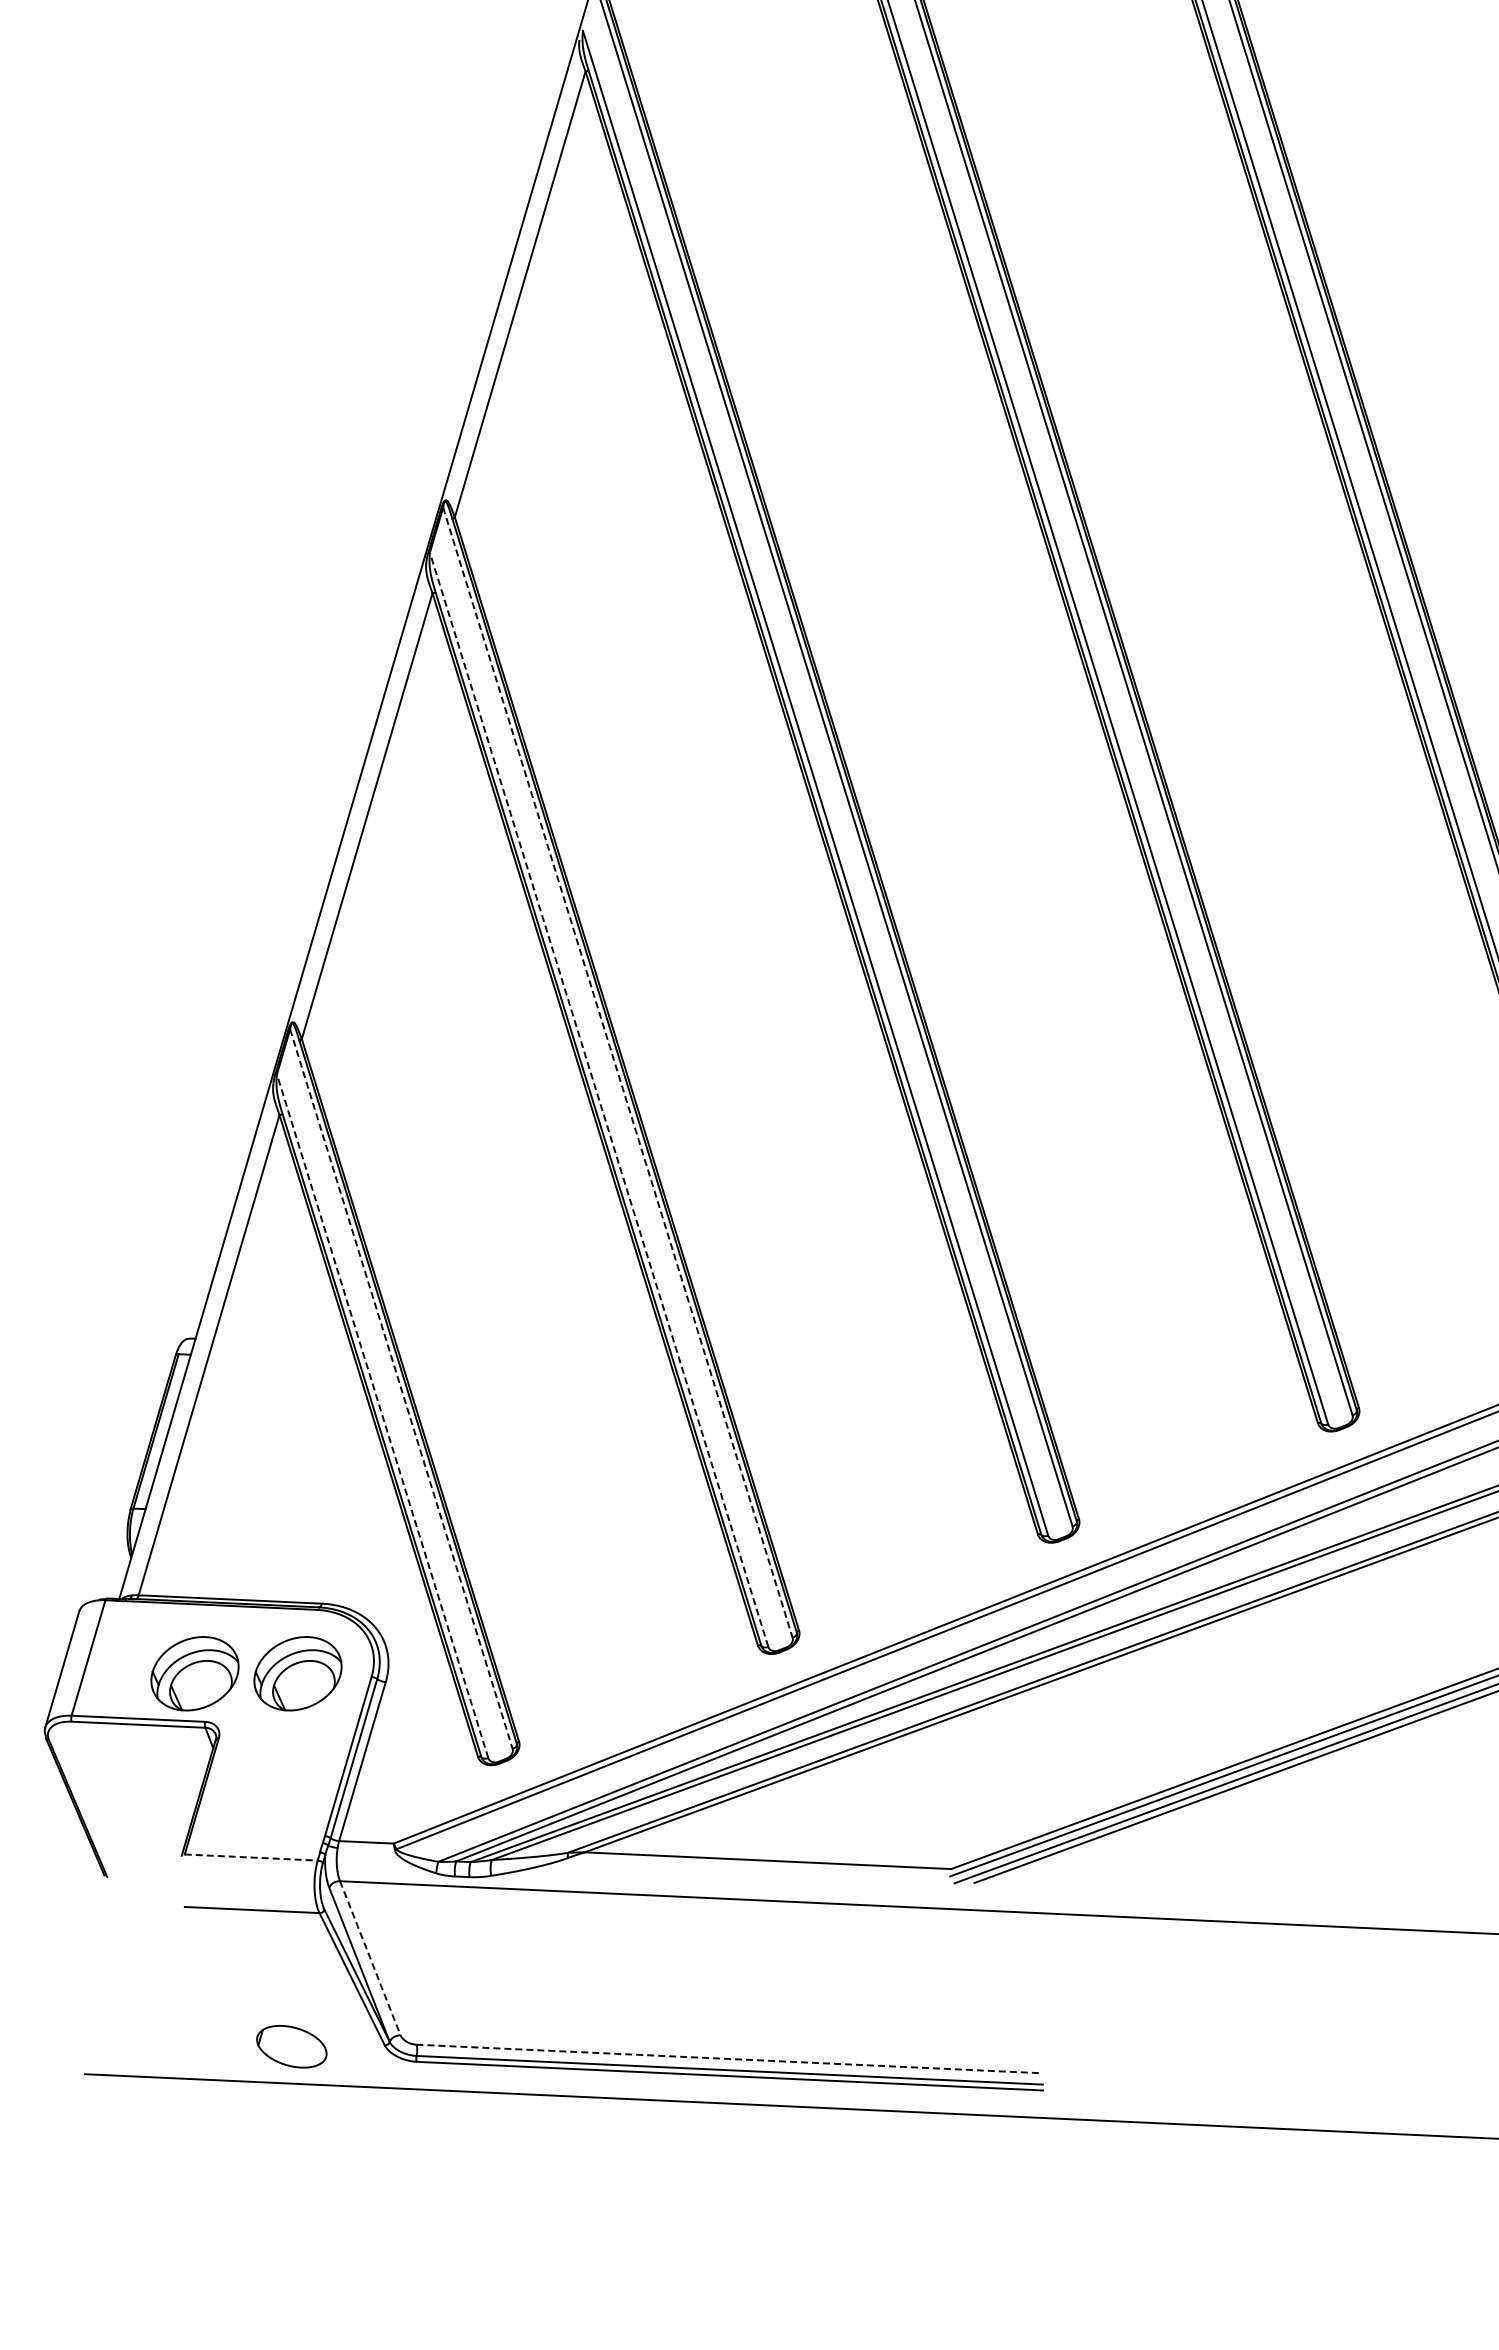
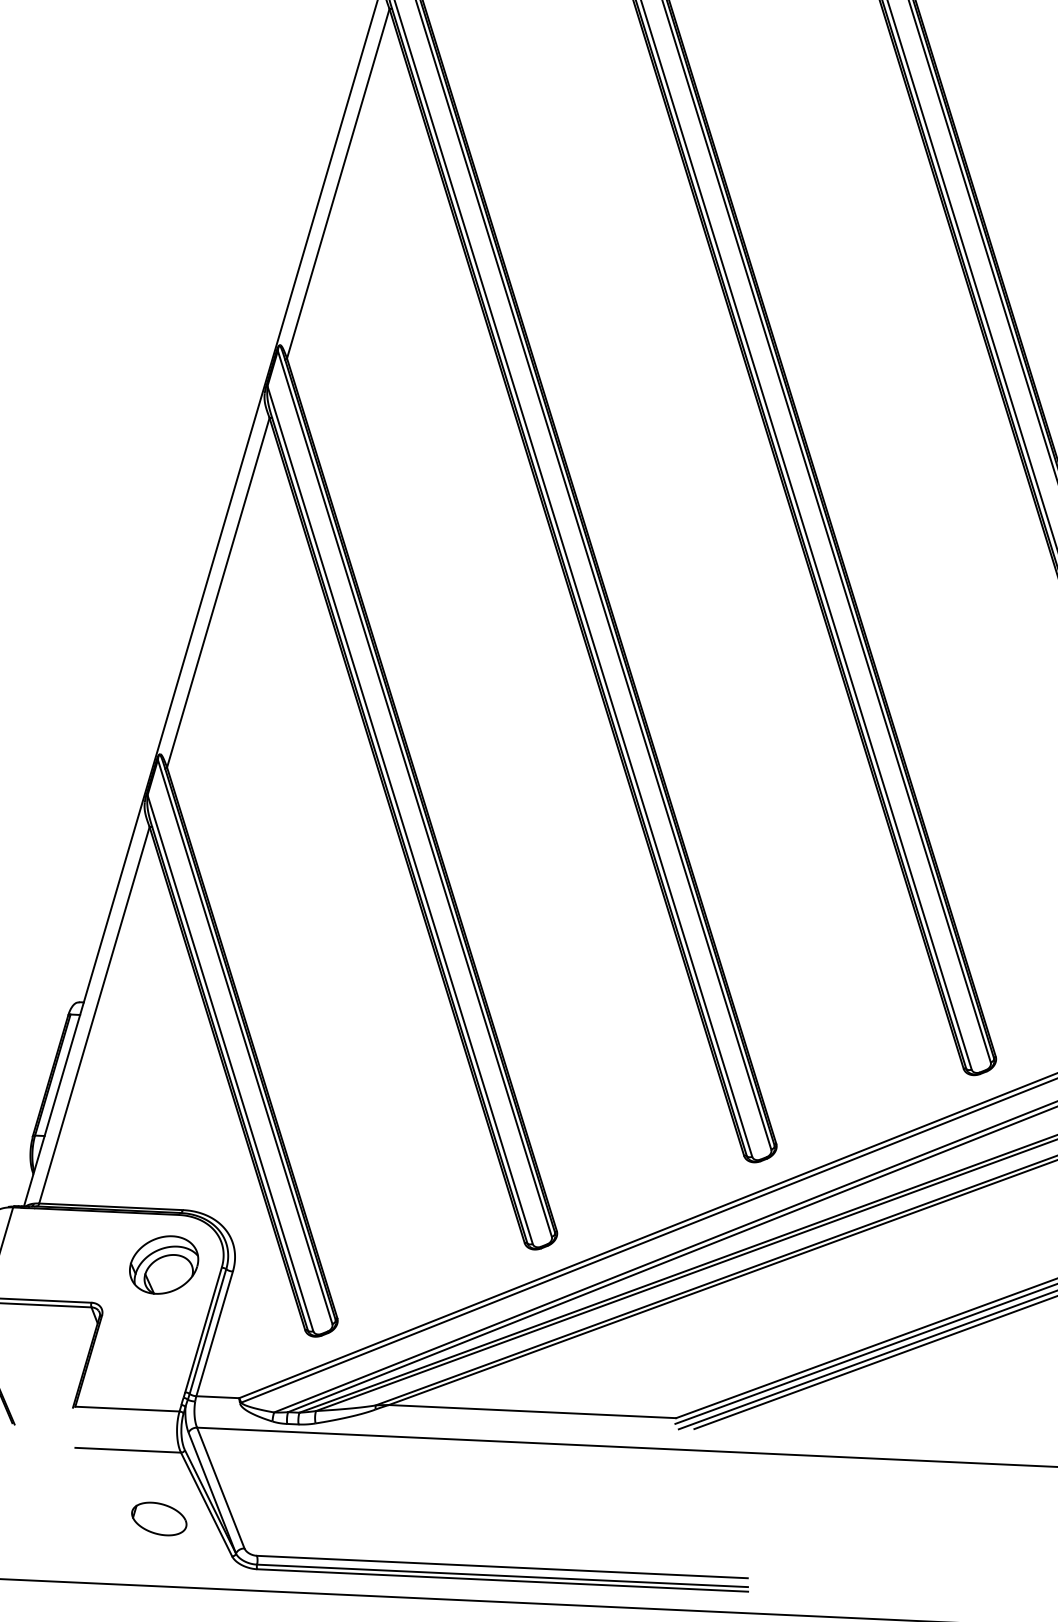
line: (618, 1073) -> (415, 794), dashed -> solid
line: (599, 1099) -> (400, 814), dashed -> solid
line: (401, 1389) -> (245, 1042), dashed -> solid
line: (382, 1416) -> (230, 1063), dashed -> solid
part: (194, 1673) -> (82, 1264), removed
line: (251, 1857) -> (127, 1409), dashed -> solid
line: (370, 1958) -> (220, 1488), dashed -> solid
part: (291, 2046) -> (159, 1518), moved
line: (730, 2059) -> (503, 1567), dashed -> solid

